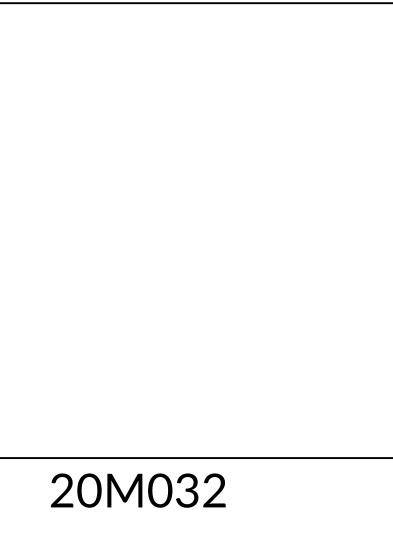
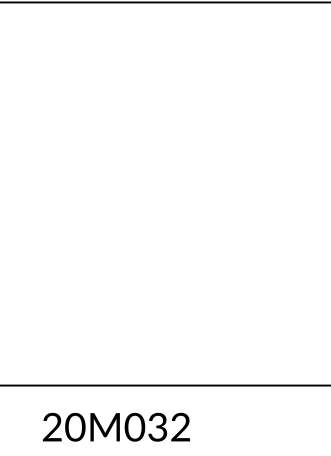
text: (138, 490) -> (116, 427), moved

